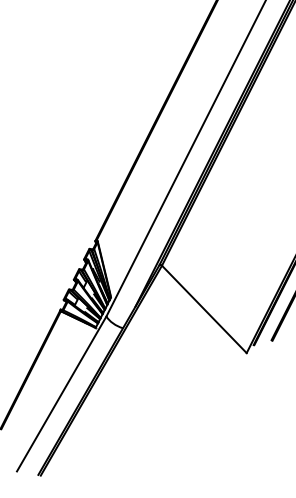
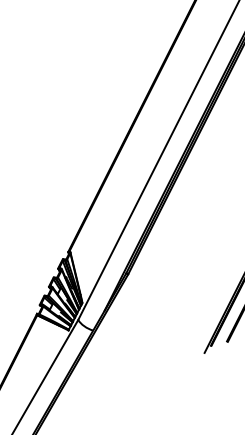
line: (203, 309) -> (165, 313), removed

